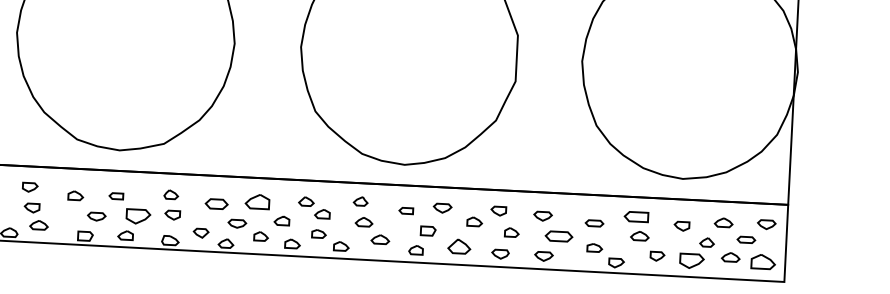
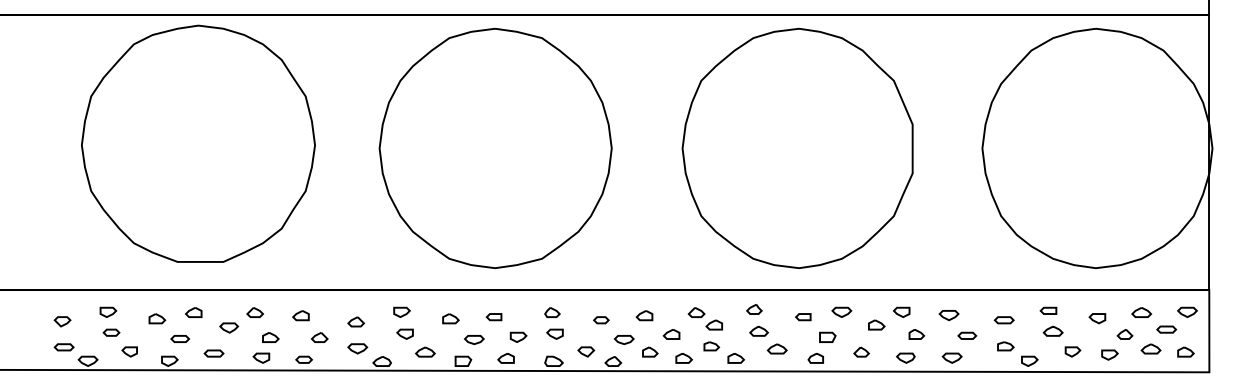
part: (257, 201) -> (644, 315), size x0.62
part: (216, 204) -> (601, 320), size x0.62
part: (138, 215) -> (518, 336), size x0.62
part: (636, 216) -> (1048, 310), size x0.62
part: (39, 224) -> (425, 351), moved
part: (559, 235) -> (967, 335), size x0.62
part: (459, 245) -> (861, 351), size x0.62
part: (691, 260) -> (1109, 354), size x0.62
part: (762, 261) -> (1185, 351), size x0.62

